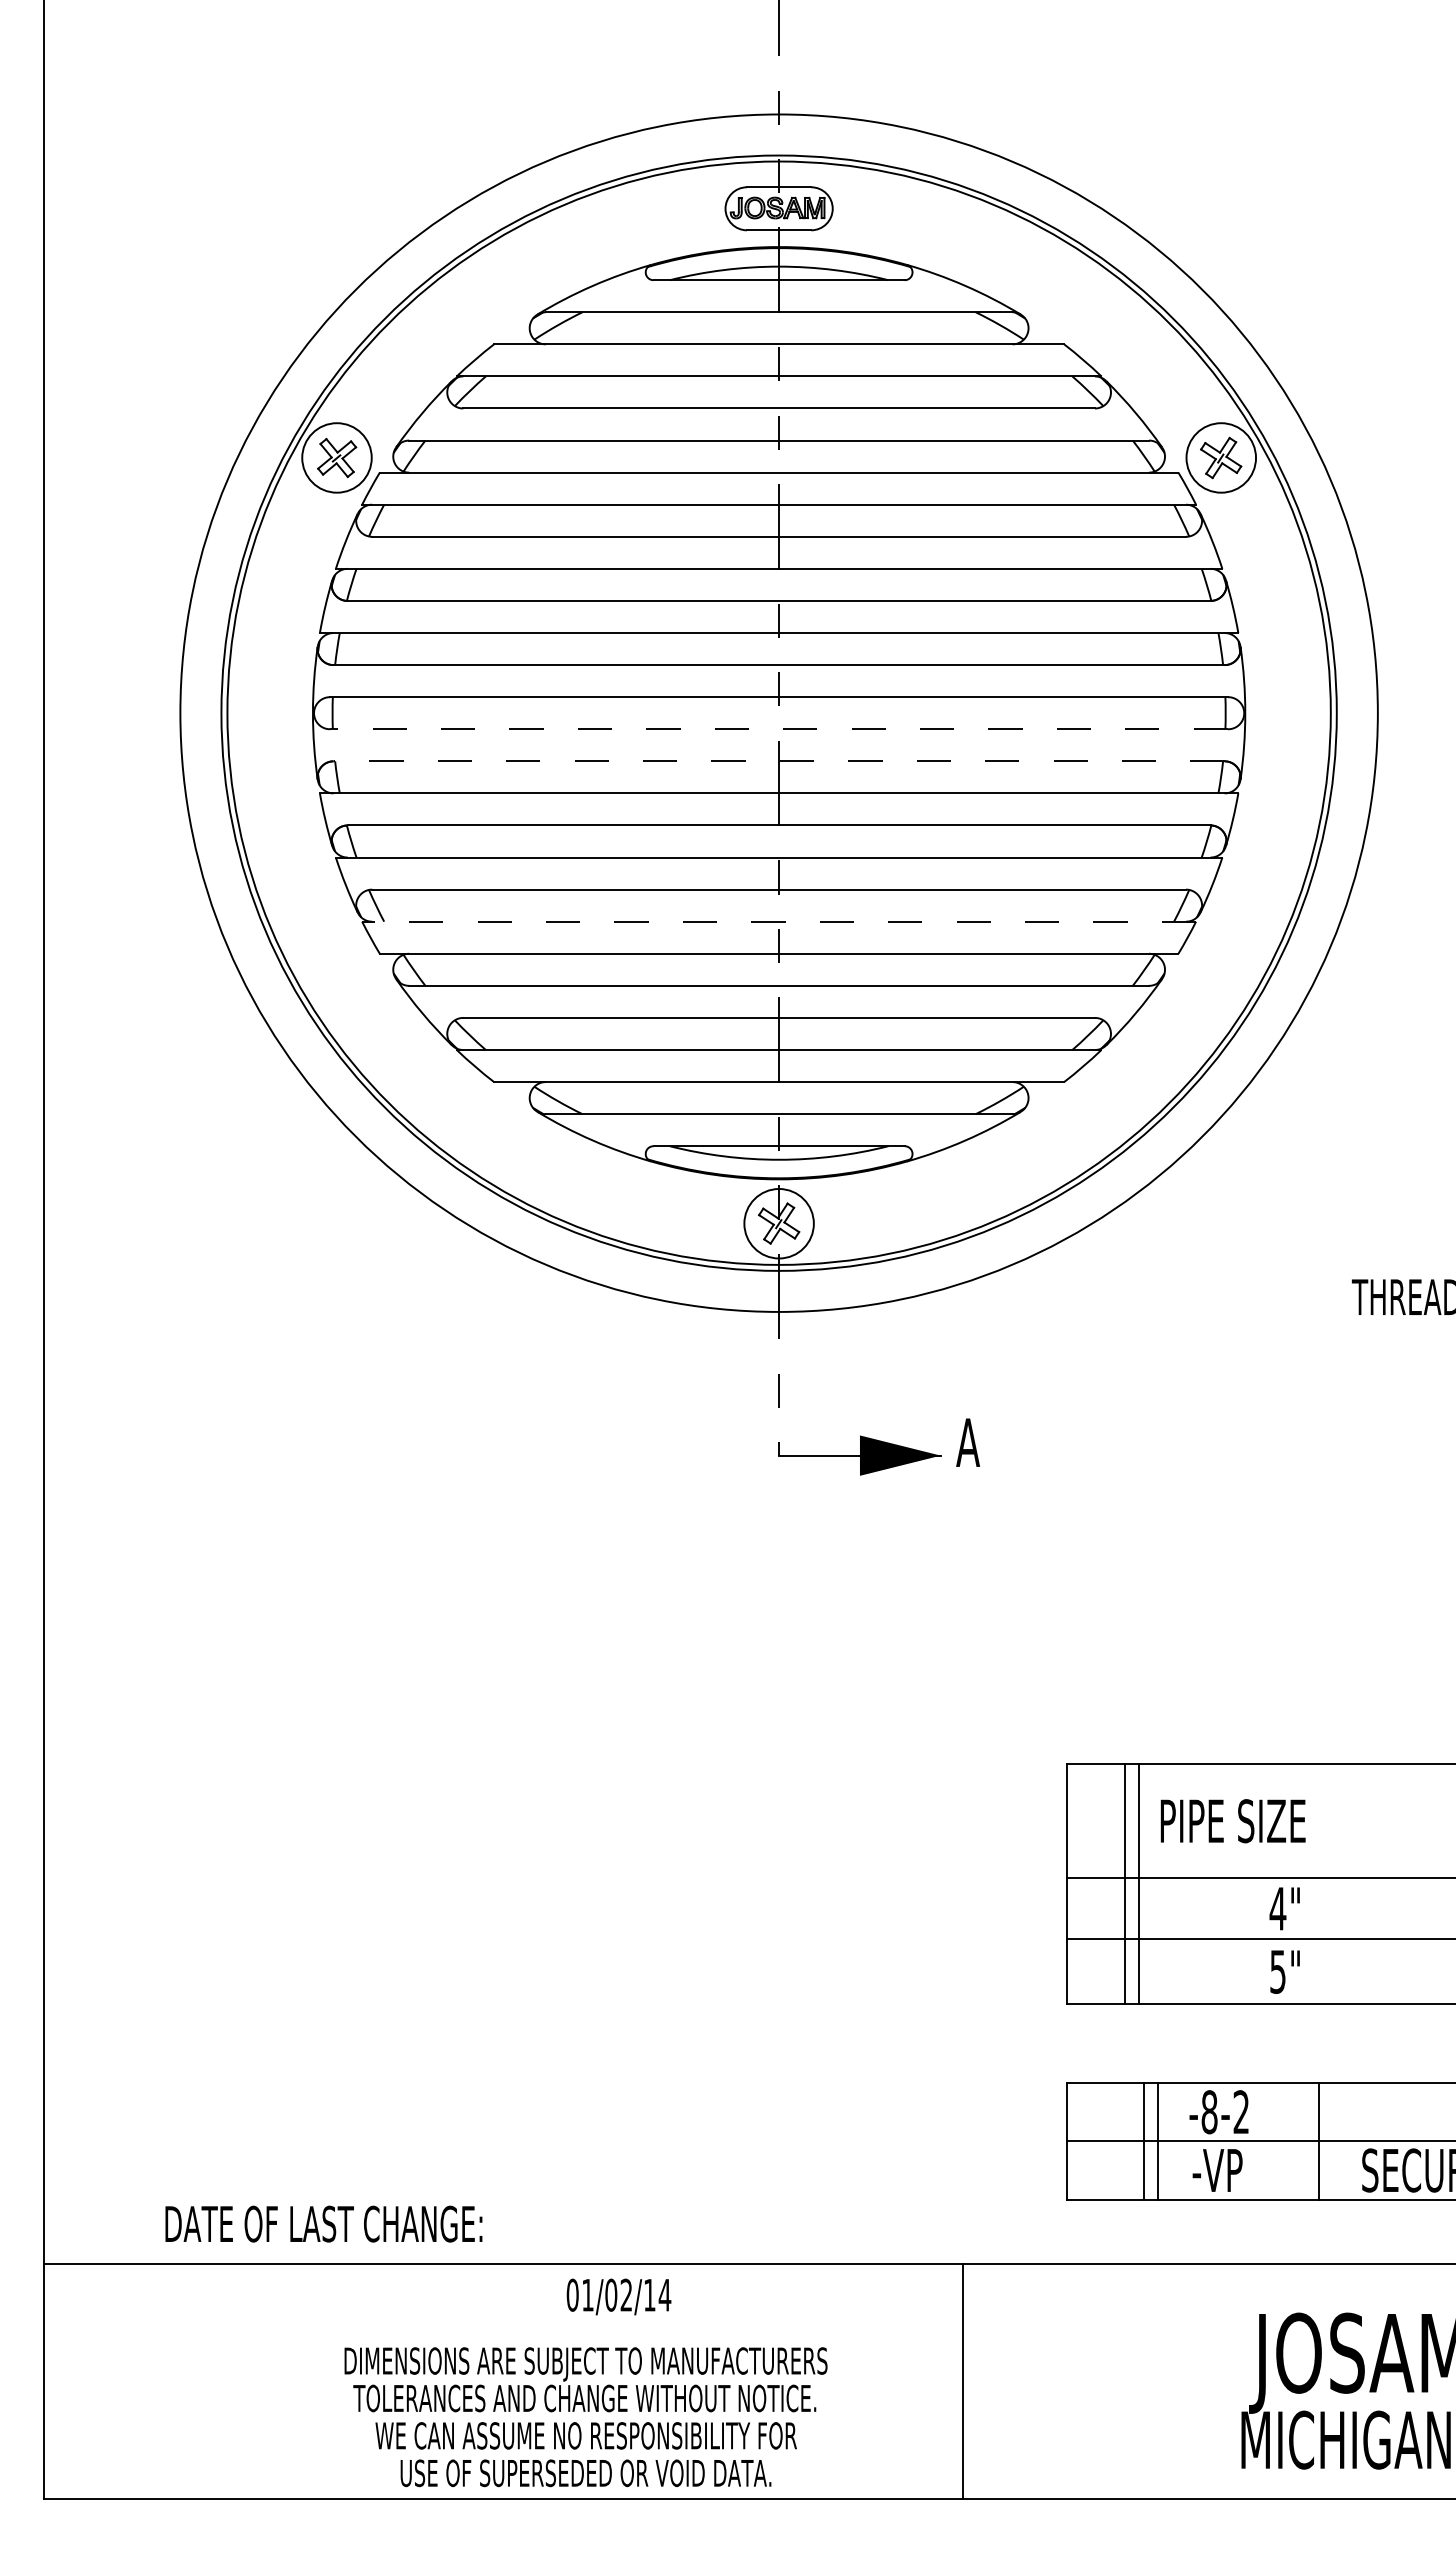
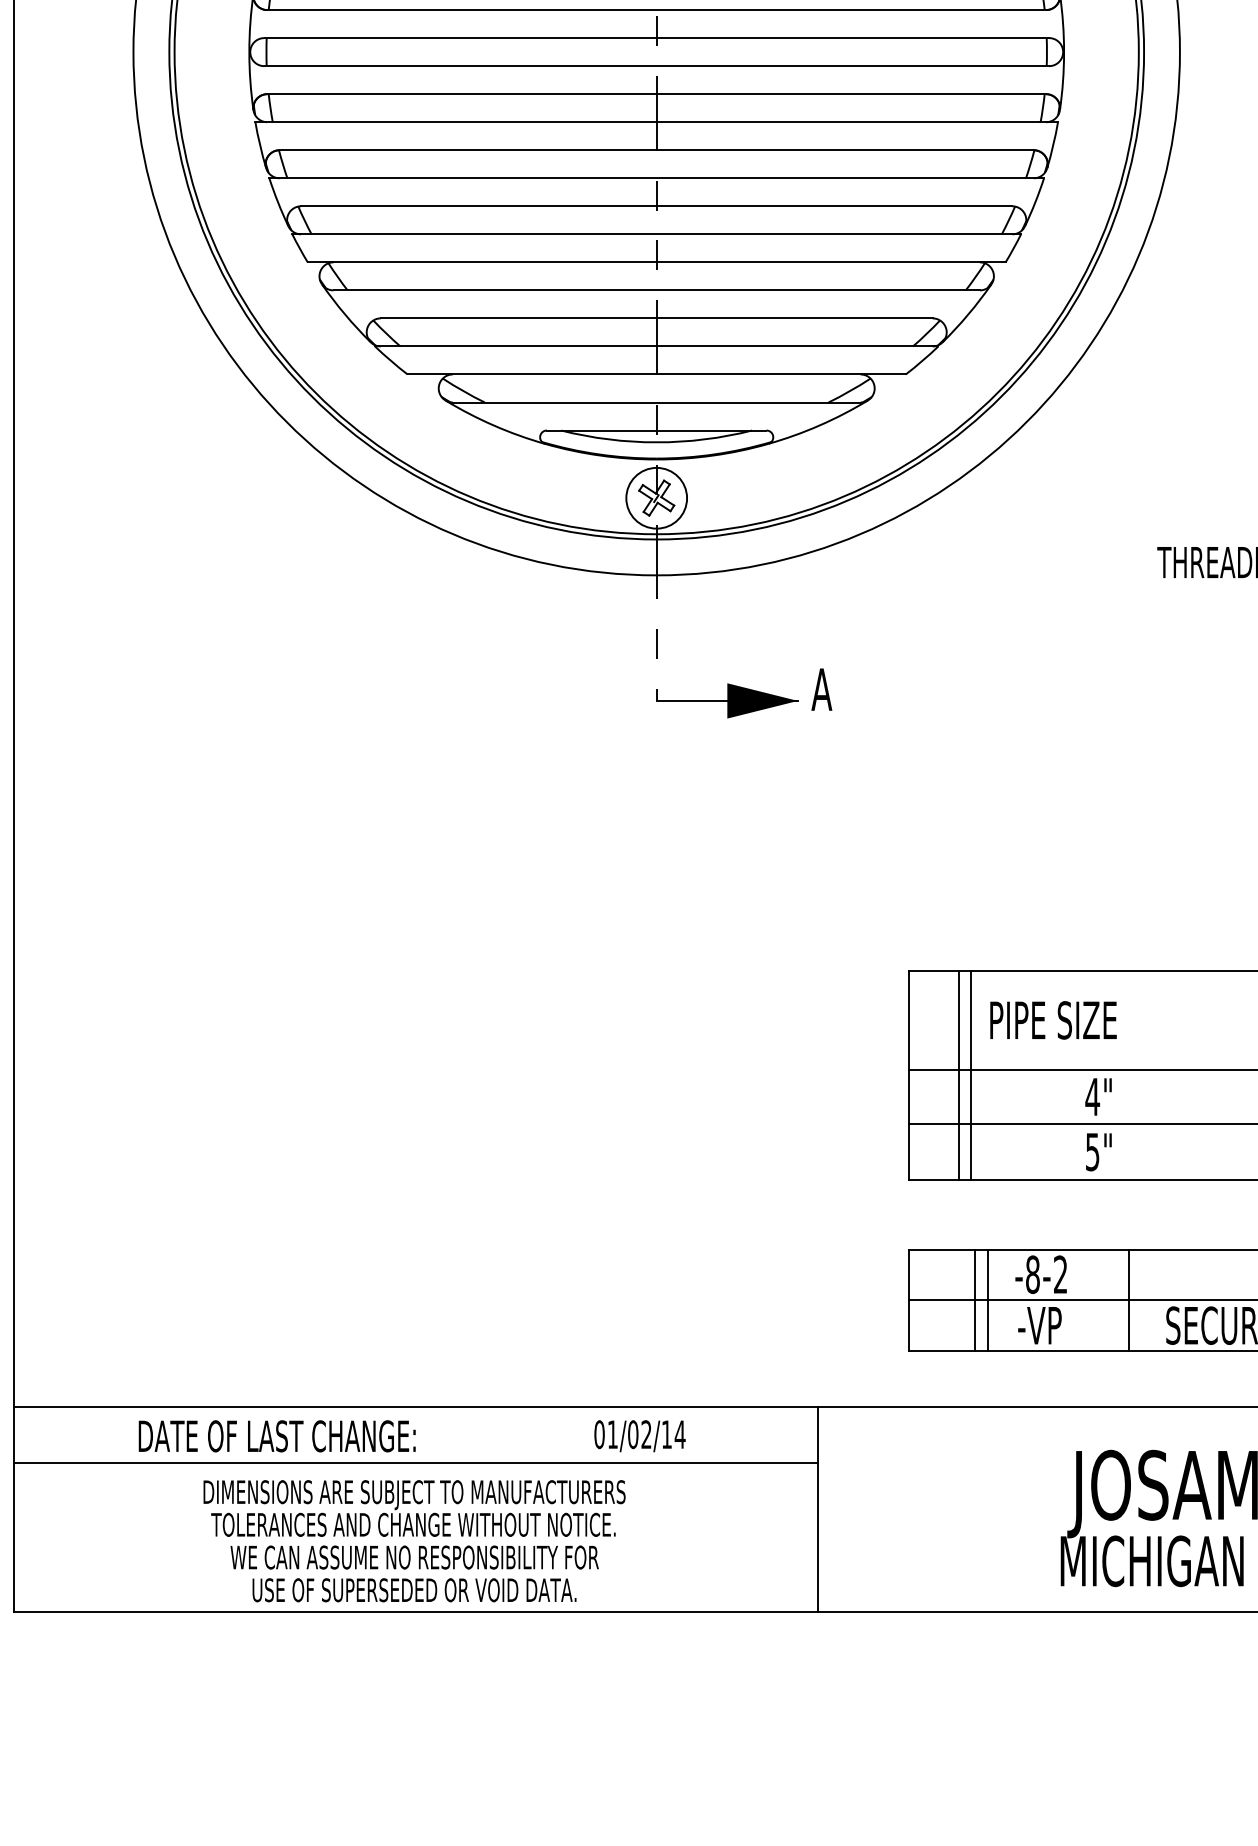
line: (779, 729) -> (657, 66), dashed -> solid
line: (779, 761) -> (657, 94), dashed -> solid
line: (779, 921) -> (657, 234), dashed -> solid
text: (323, 2223) -> (276, 1435), moved
text: (618, 2296) -> (639, 1435), moved
line: (503, 2327) -> (415, 1462), added
text: (585, 2417) -> (414, 1541), moved

